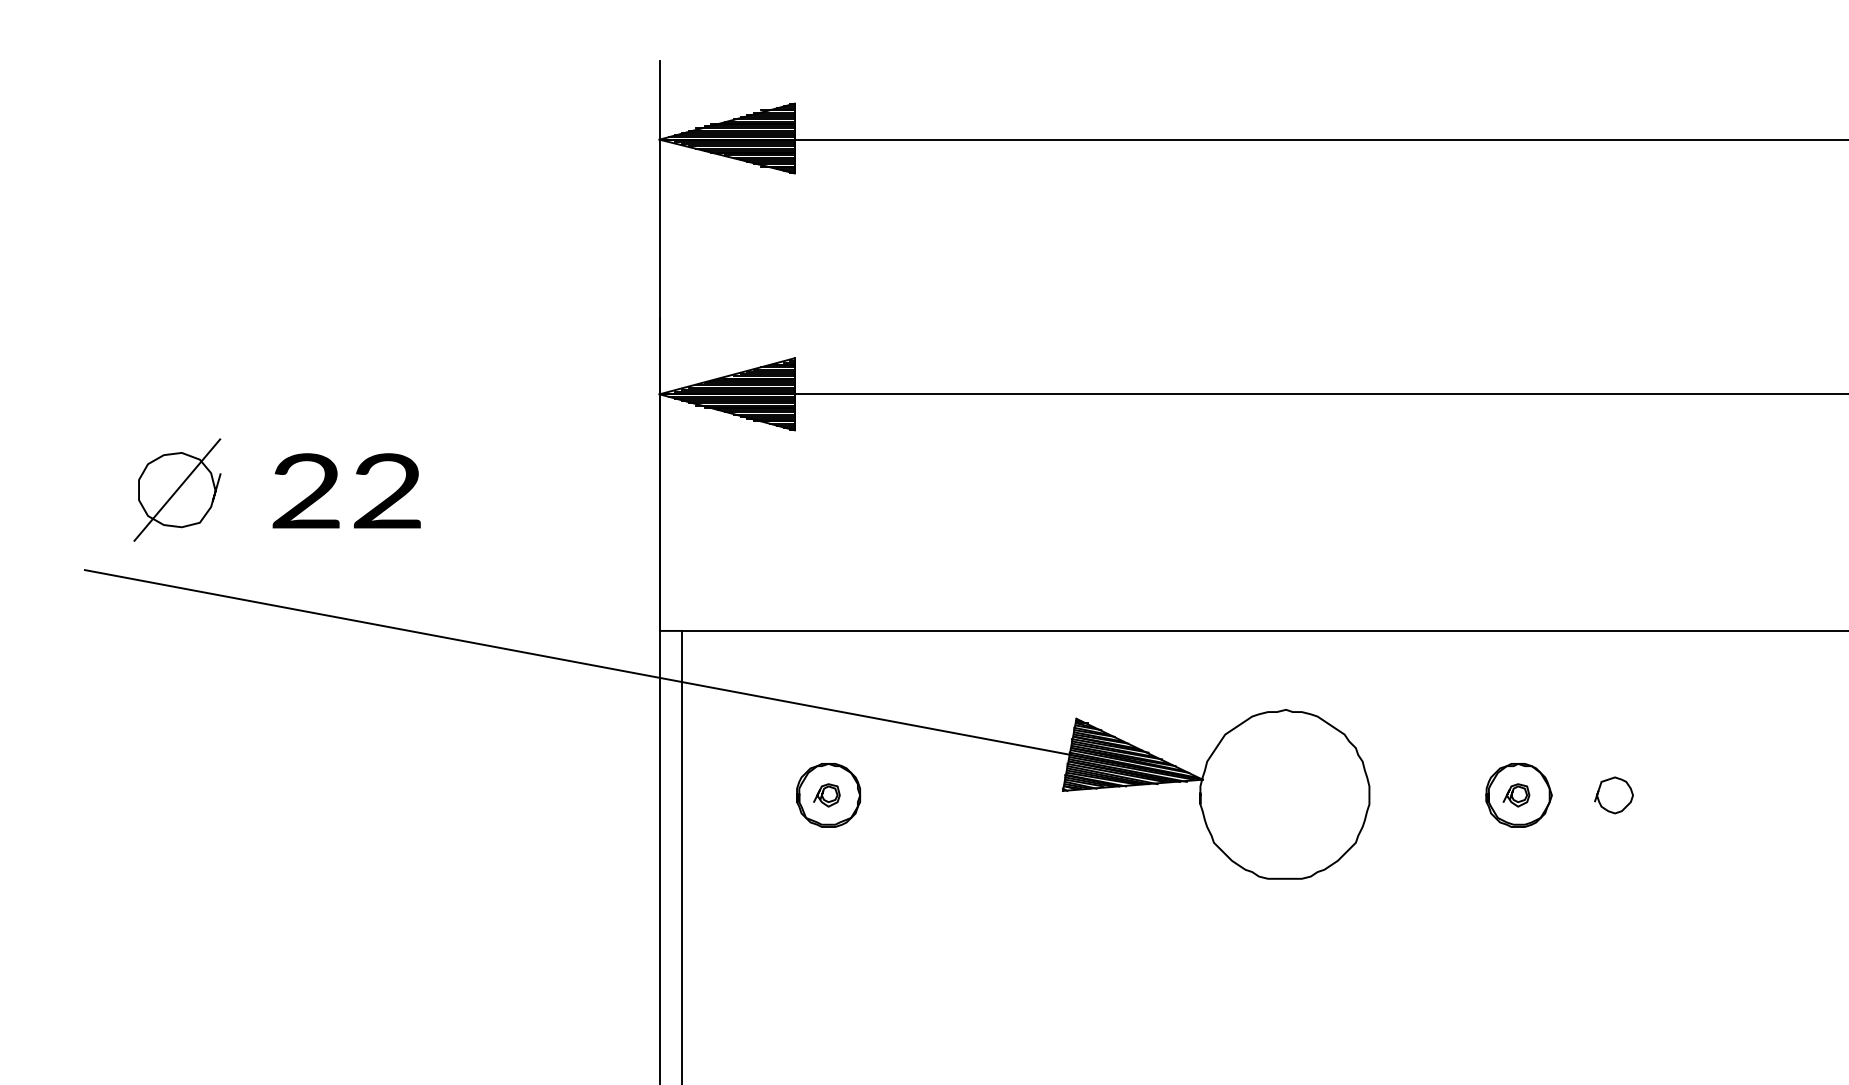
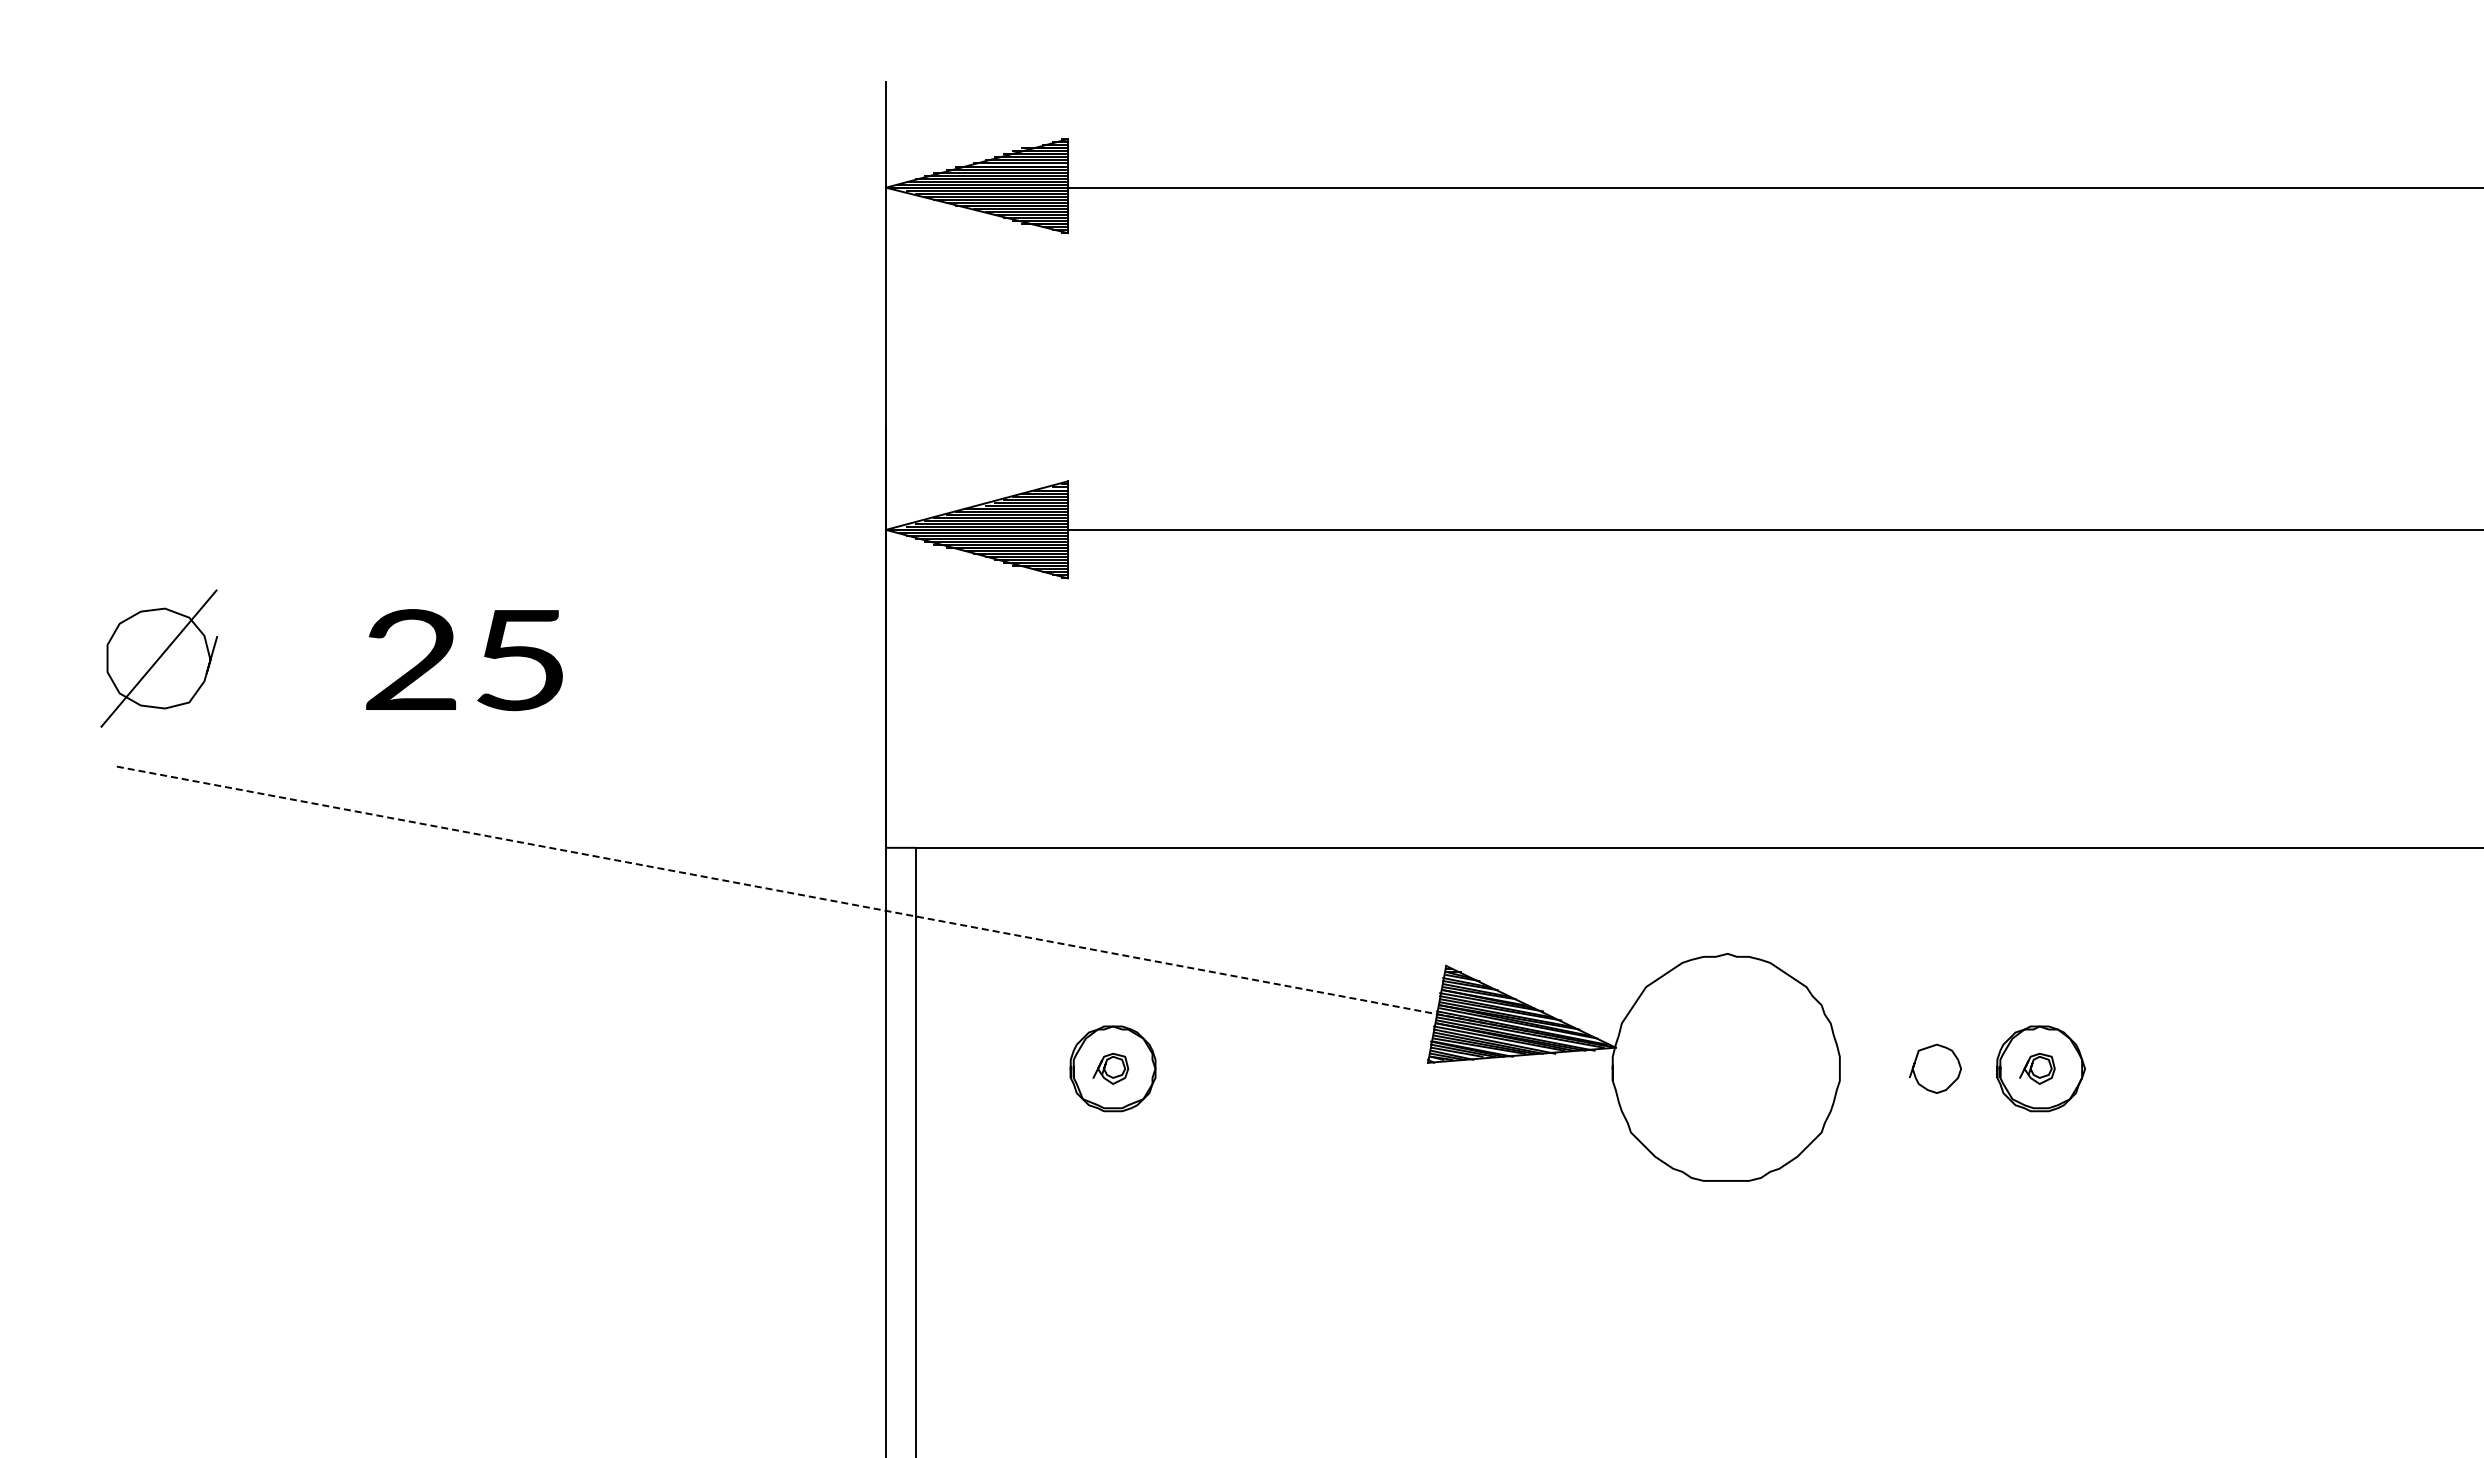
part: (177, 490) -> (159, 658), moved
text: (387, 491) -> (520, 660), 22 -> 25
line: (643, 674) -> (864, 906), solid -> dashed
part: (1614, 795) -> (1935, 1068), moved

